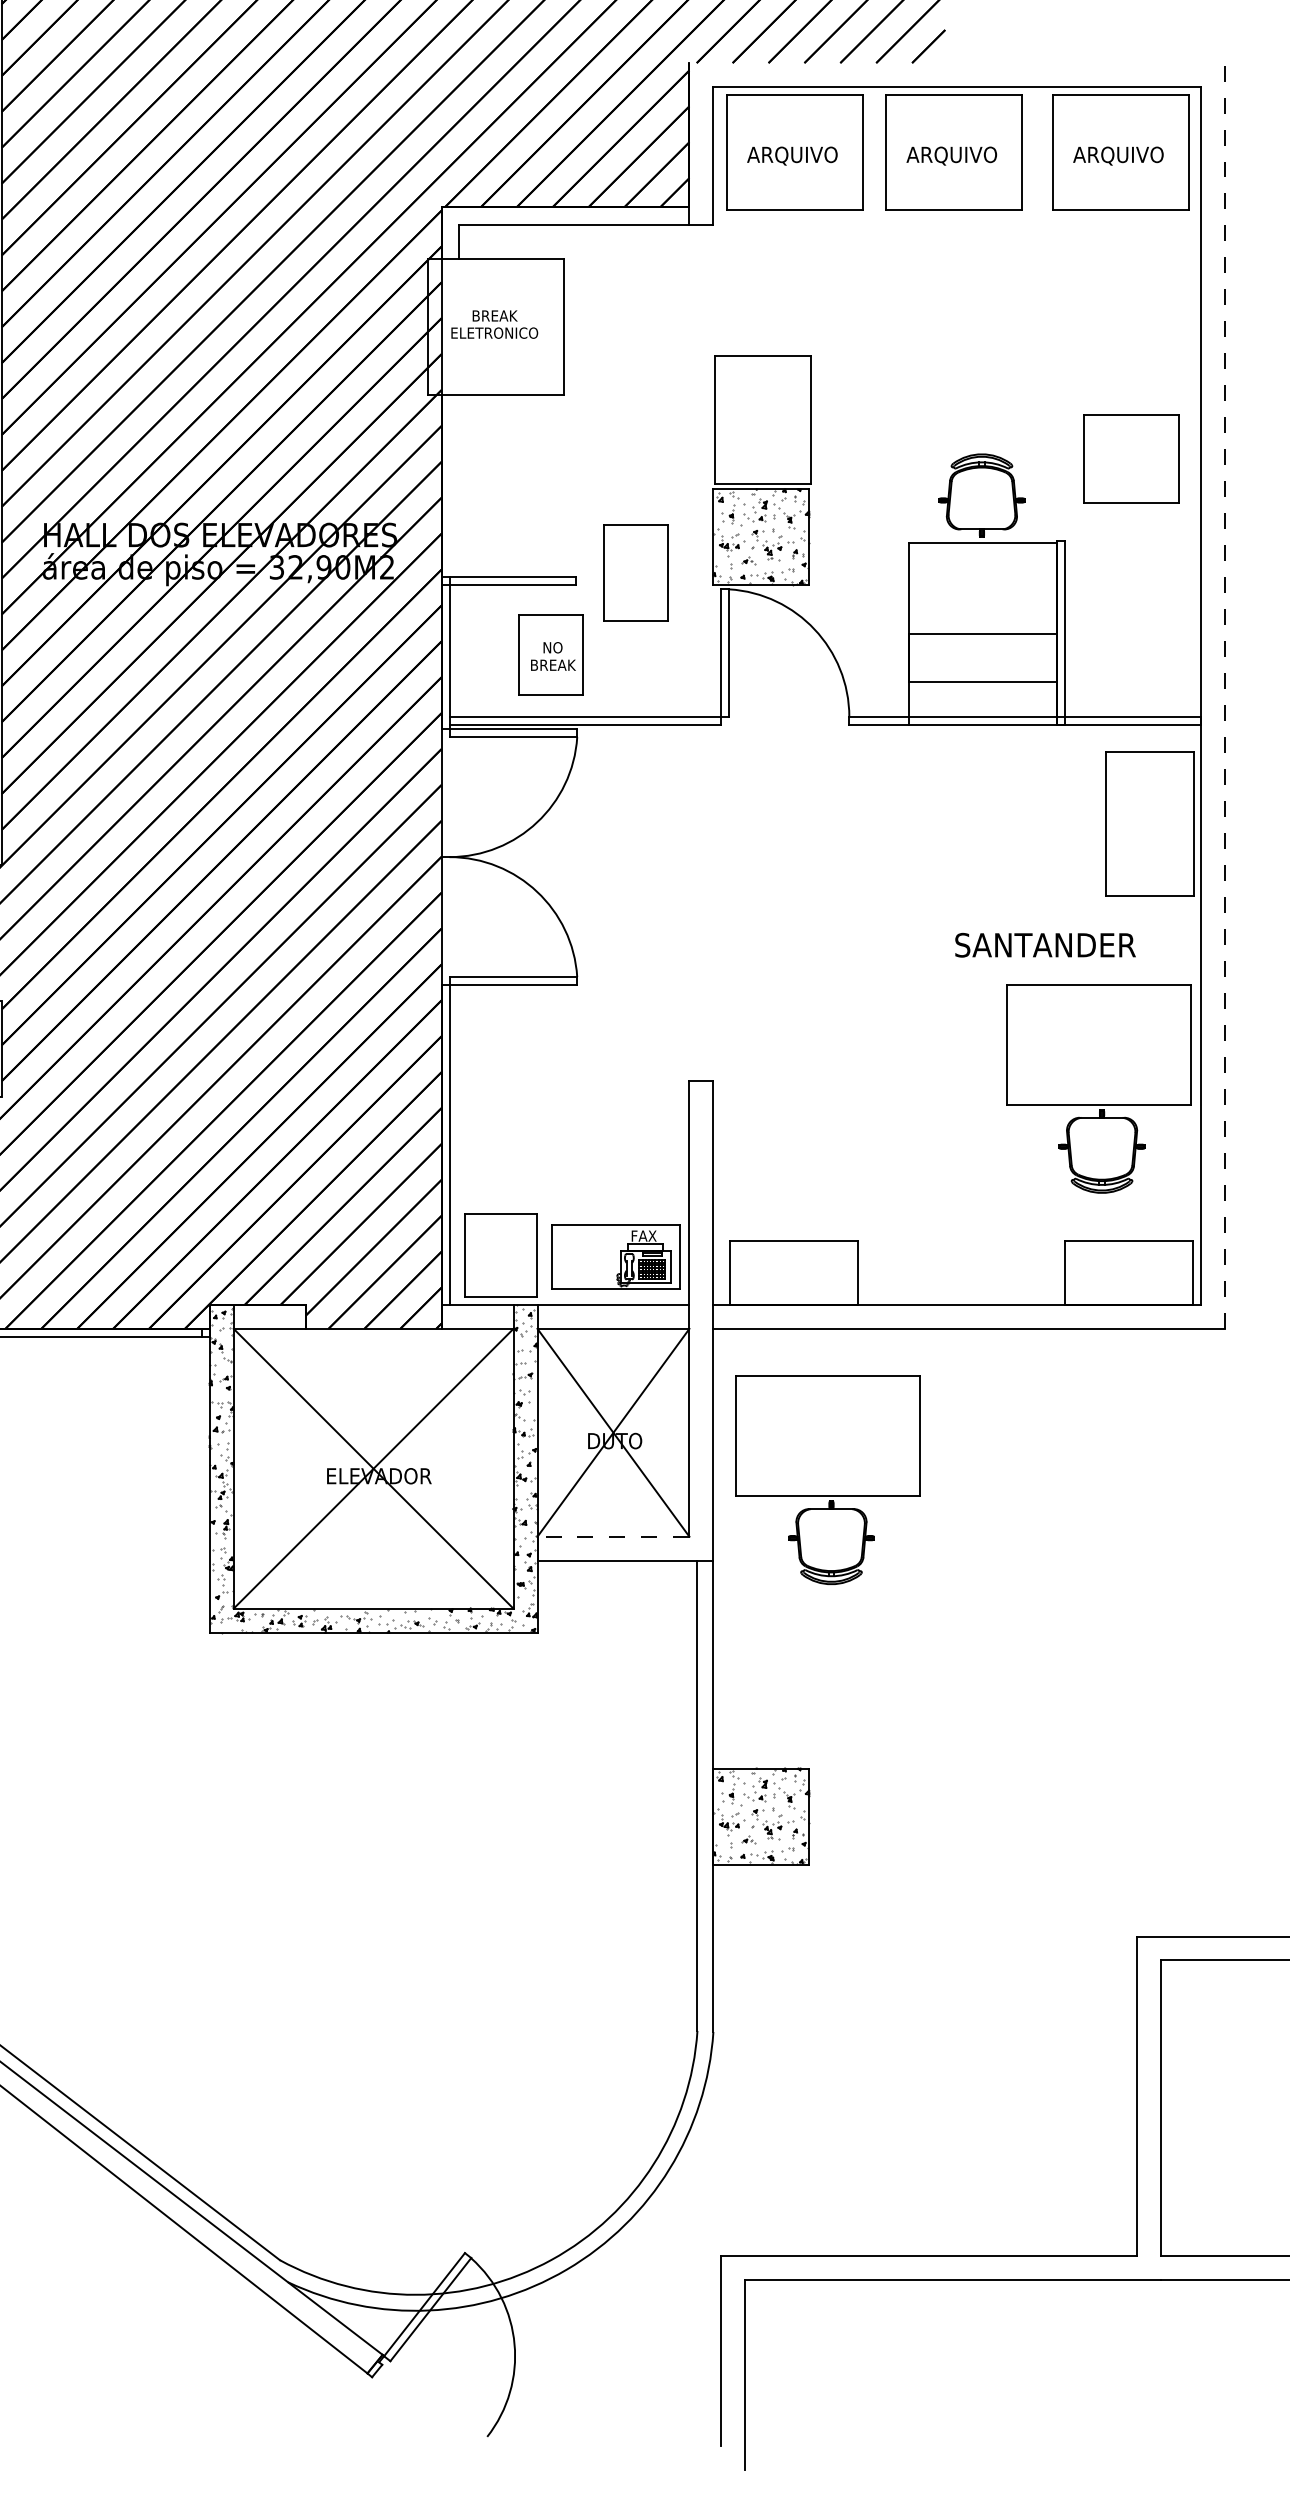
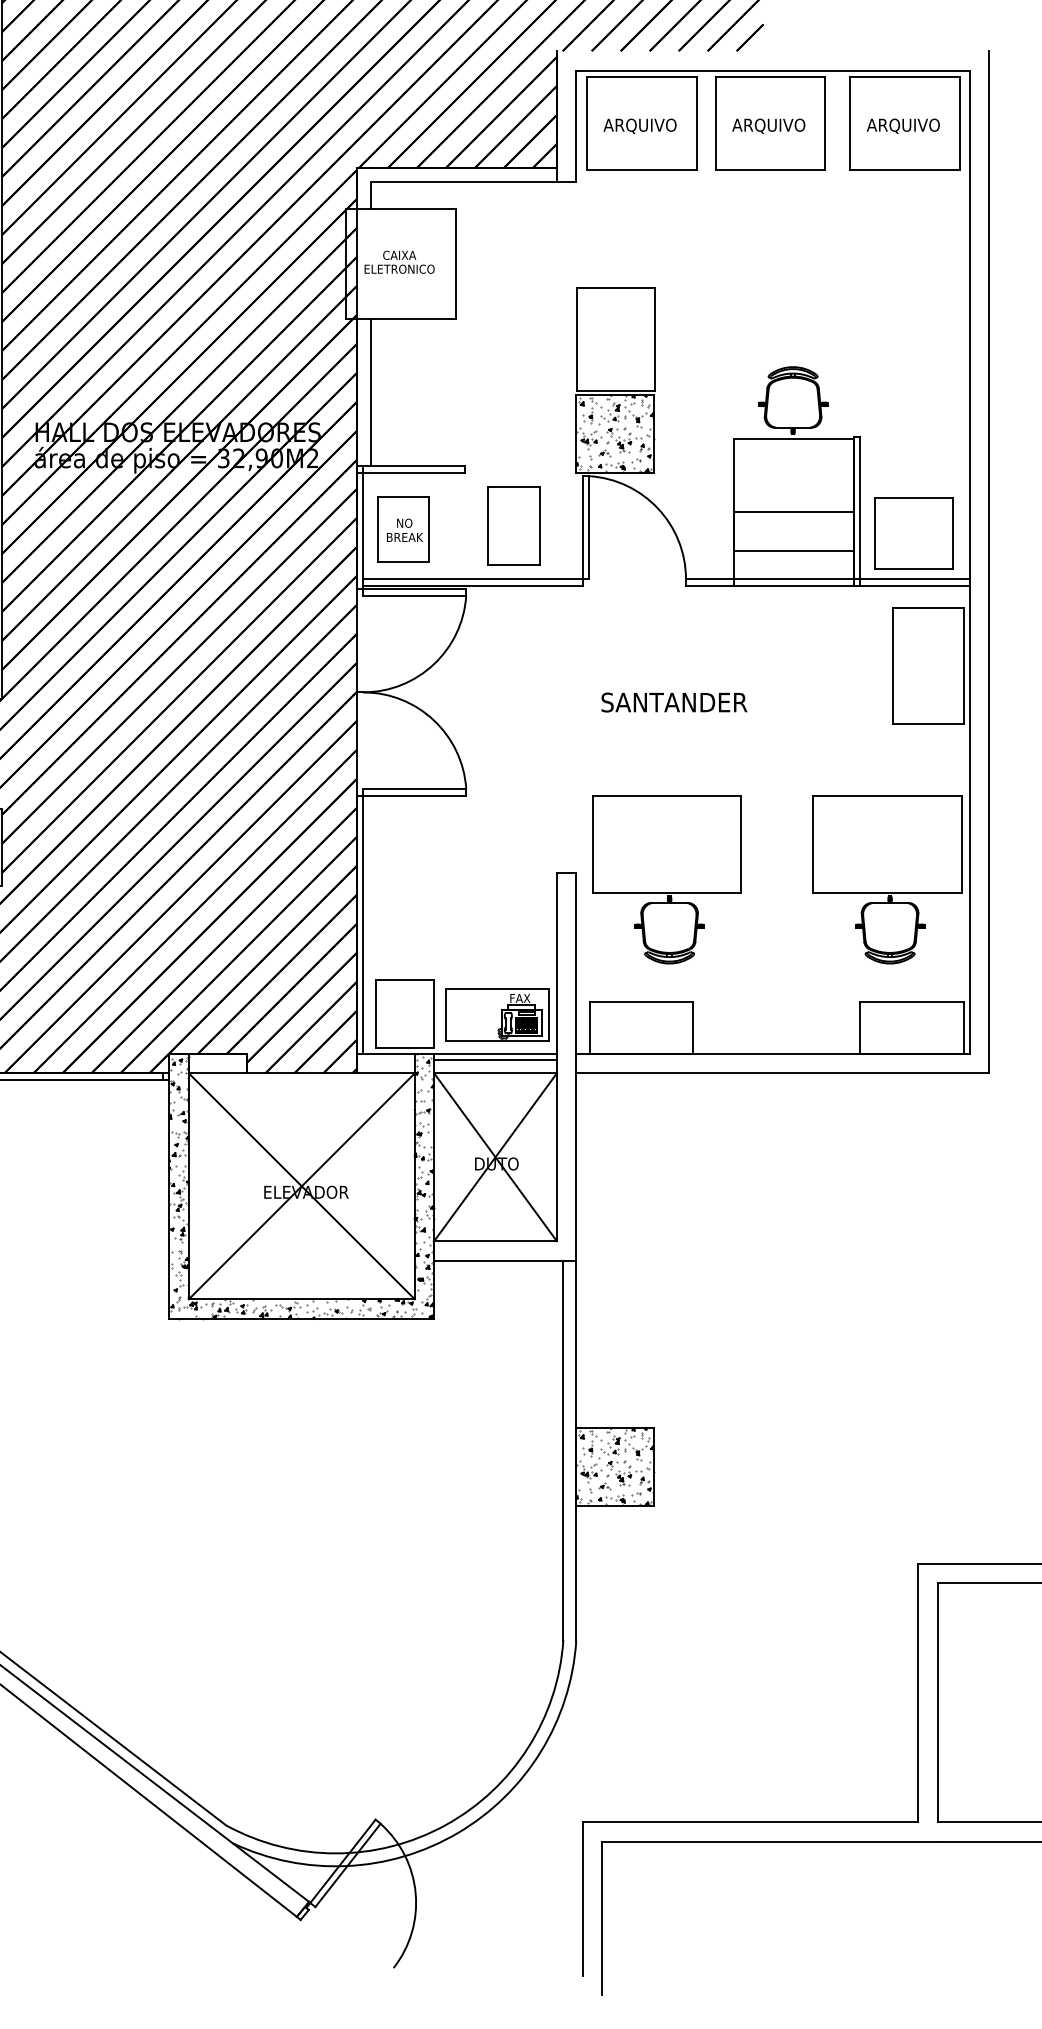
text: (494, 314) -> (399, 254), BREAK -> CAIXA
part: (1131, 458) -> (913, 533), moved
line: (458, 485) -> (370, 392), added
part: (635, 572) -> (513, 525), moved
part: (551, 655) -> (403, 529), moved
line: (1225, 696) -> (989, 562), dashed -> solid
text: (1045, 945) -> (674, 702), moved
line: (613, 1312) -> (495, 1060), added
part: (827, 1480) -> (666, 879), moved
line: (613, 1537) -> (495, 1241), dashed -> solid

